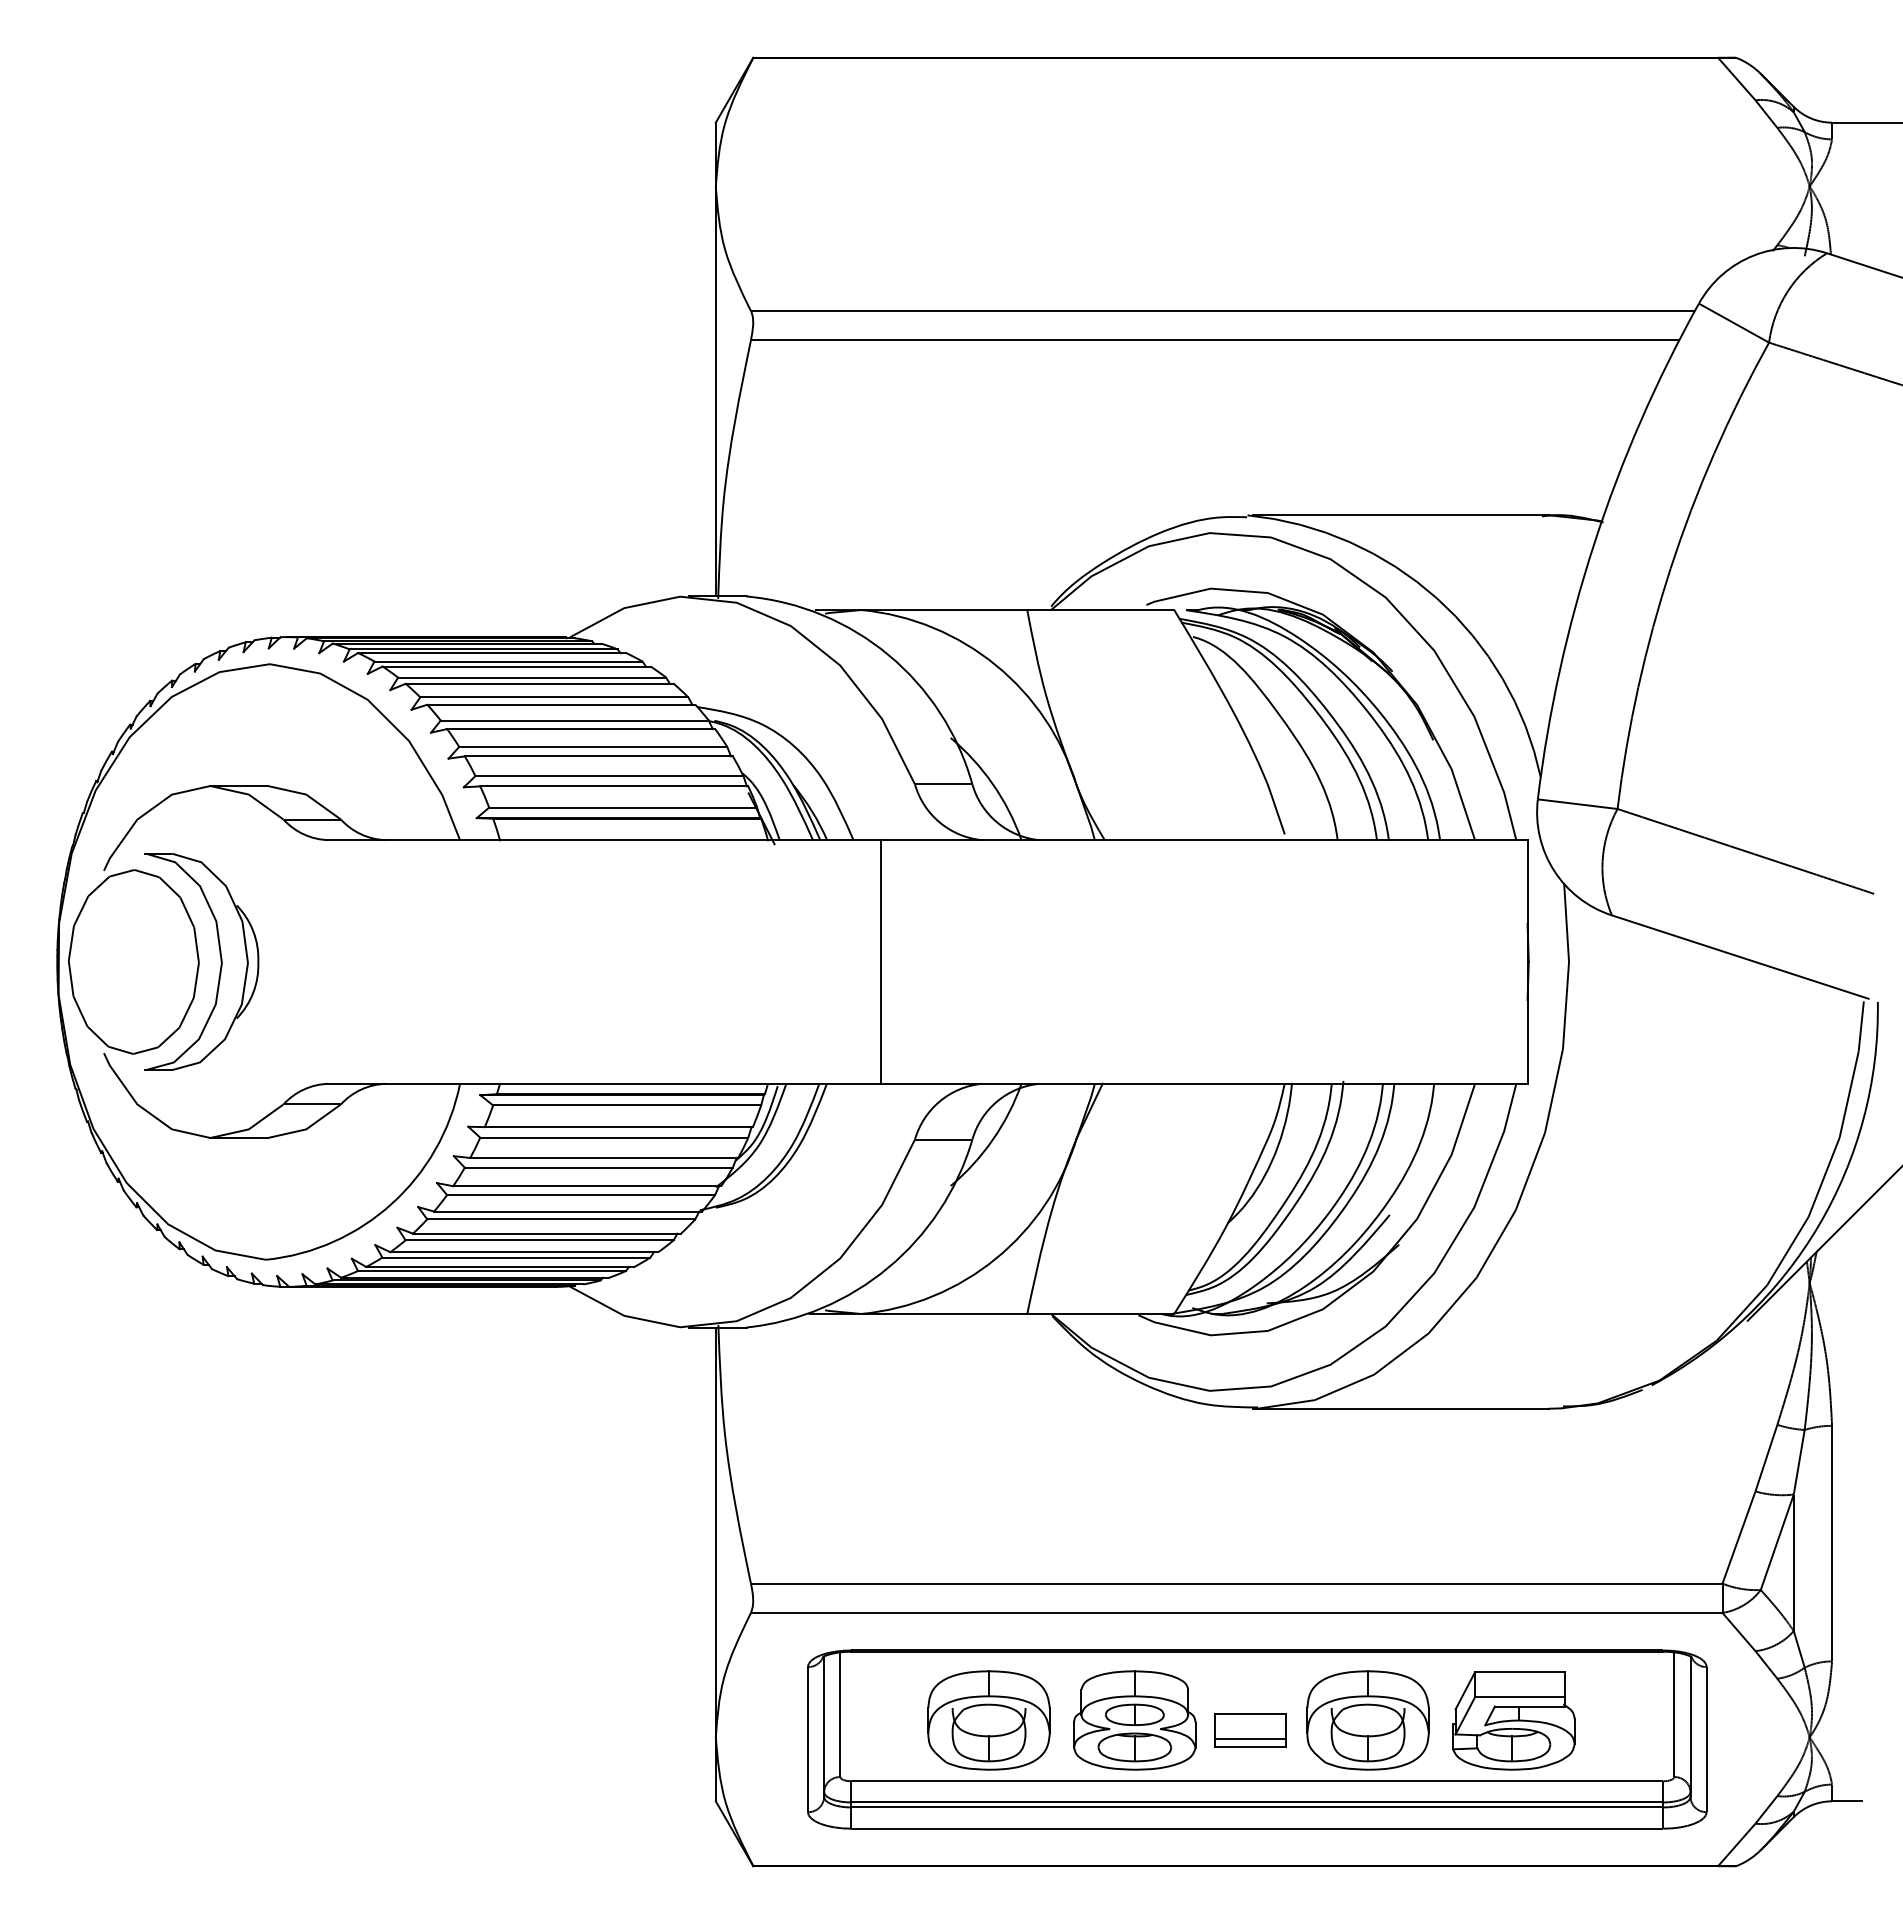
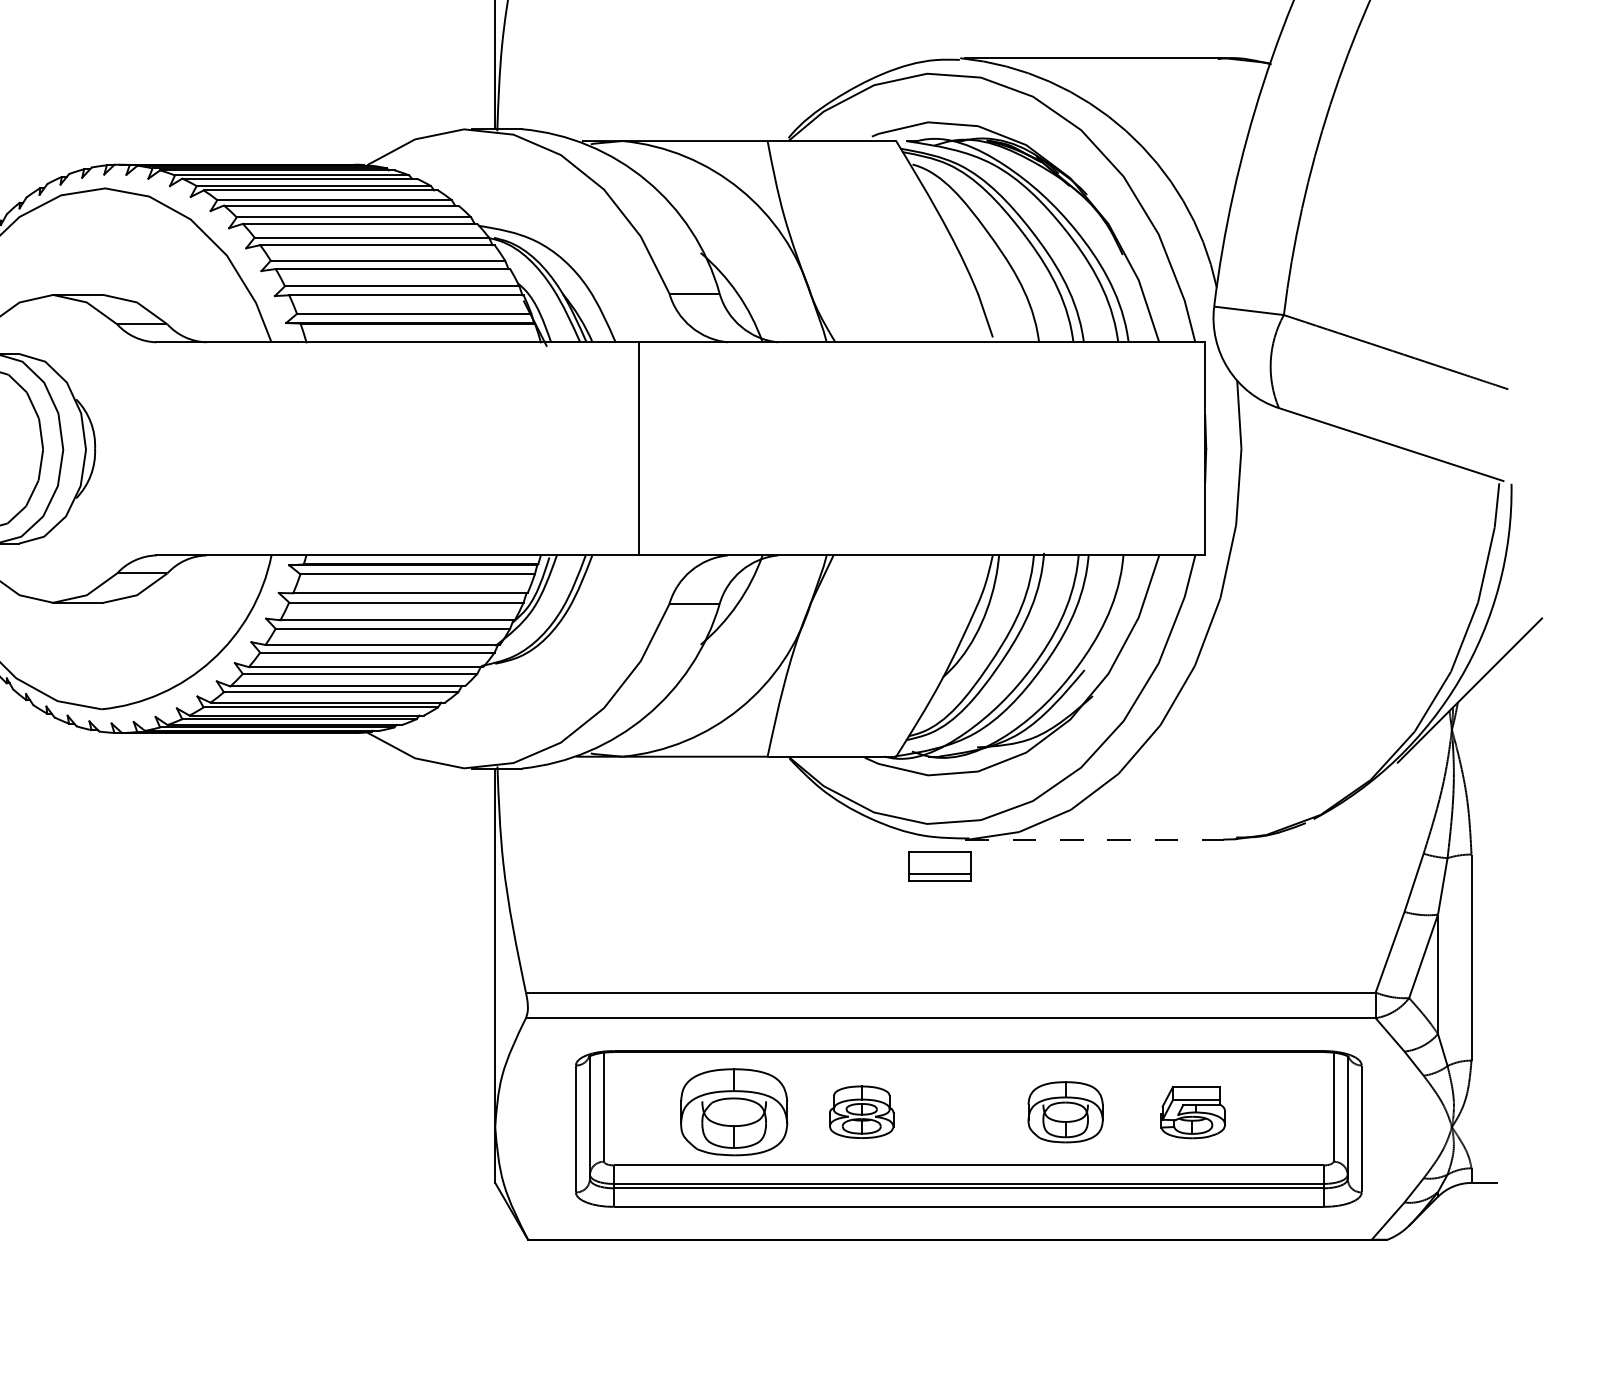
line: (1401, 1408) -> (1094, 839), solid -> dashed
part: (1134, 1720) -> (861, 1112), size x0.6
part: (1367, 1720) -> (1065, 1112), size x0.7
part: (1513, 1720) -> (1192, 1112), size x0.6
part: (1250, 1730) -> (940, 866), moved

